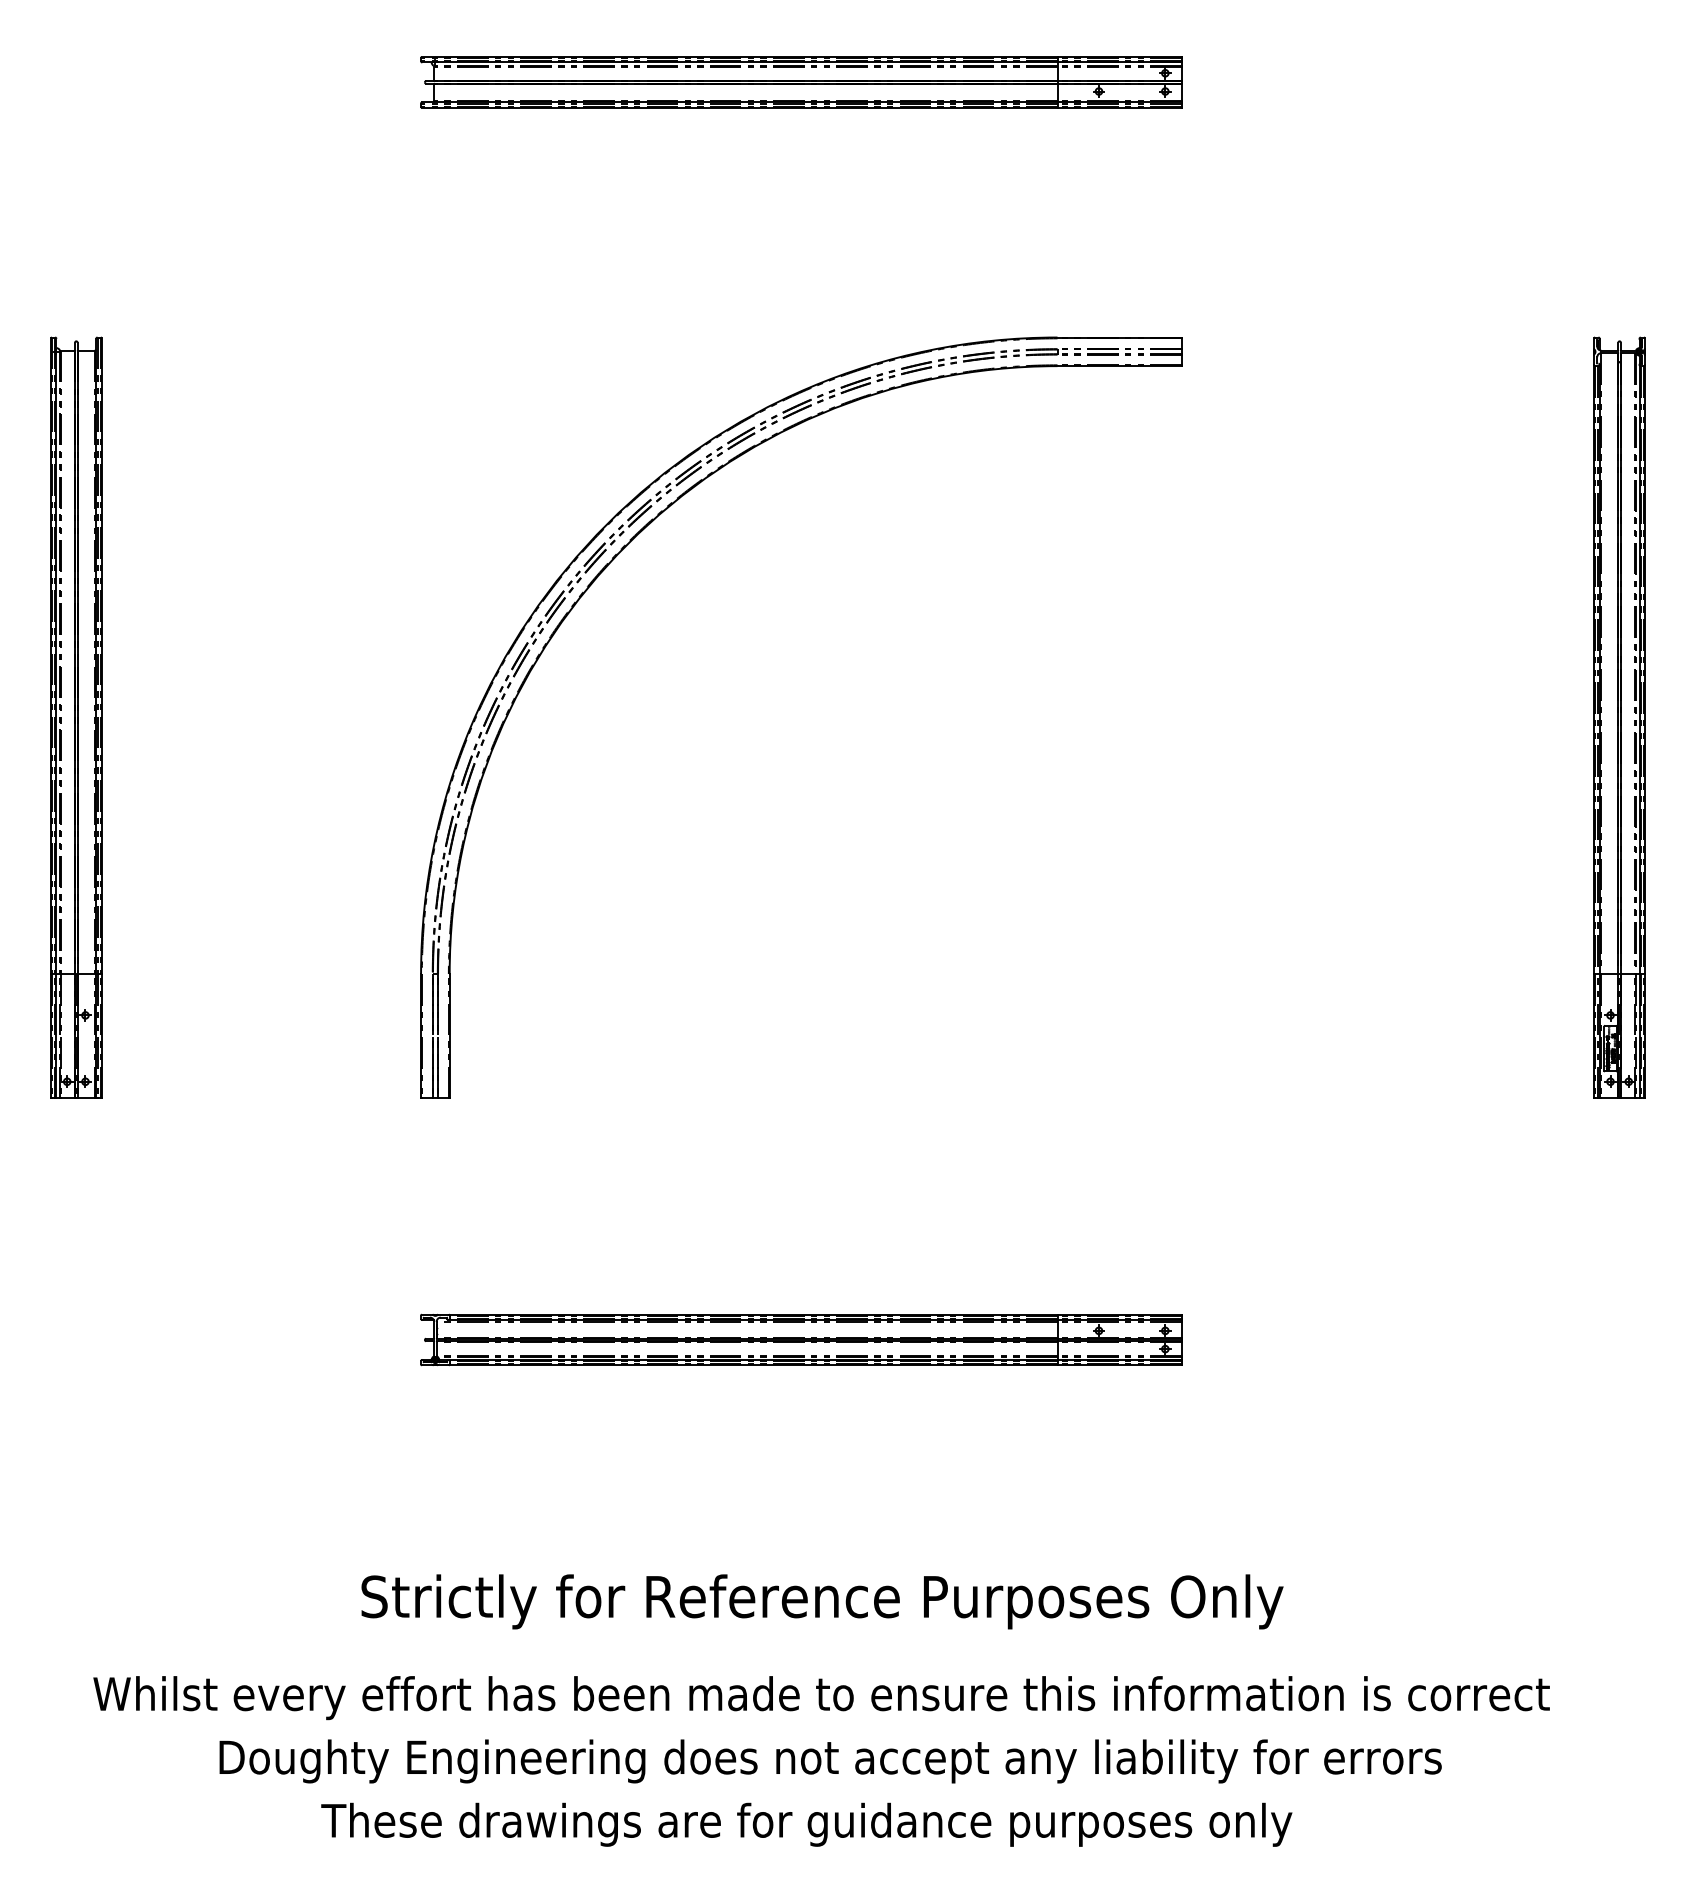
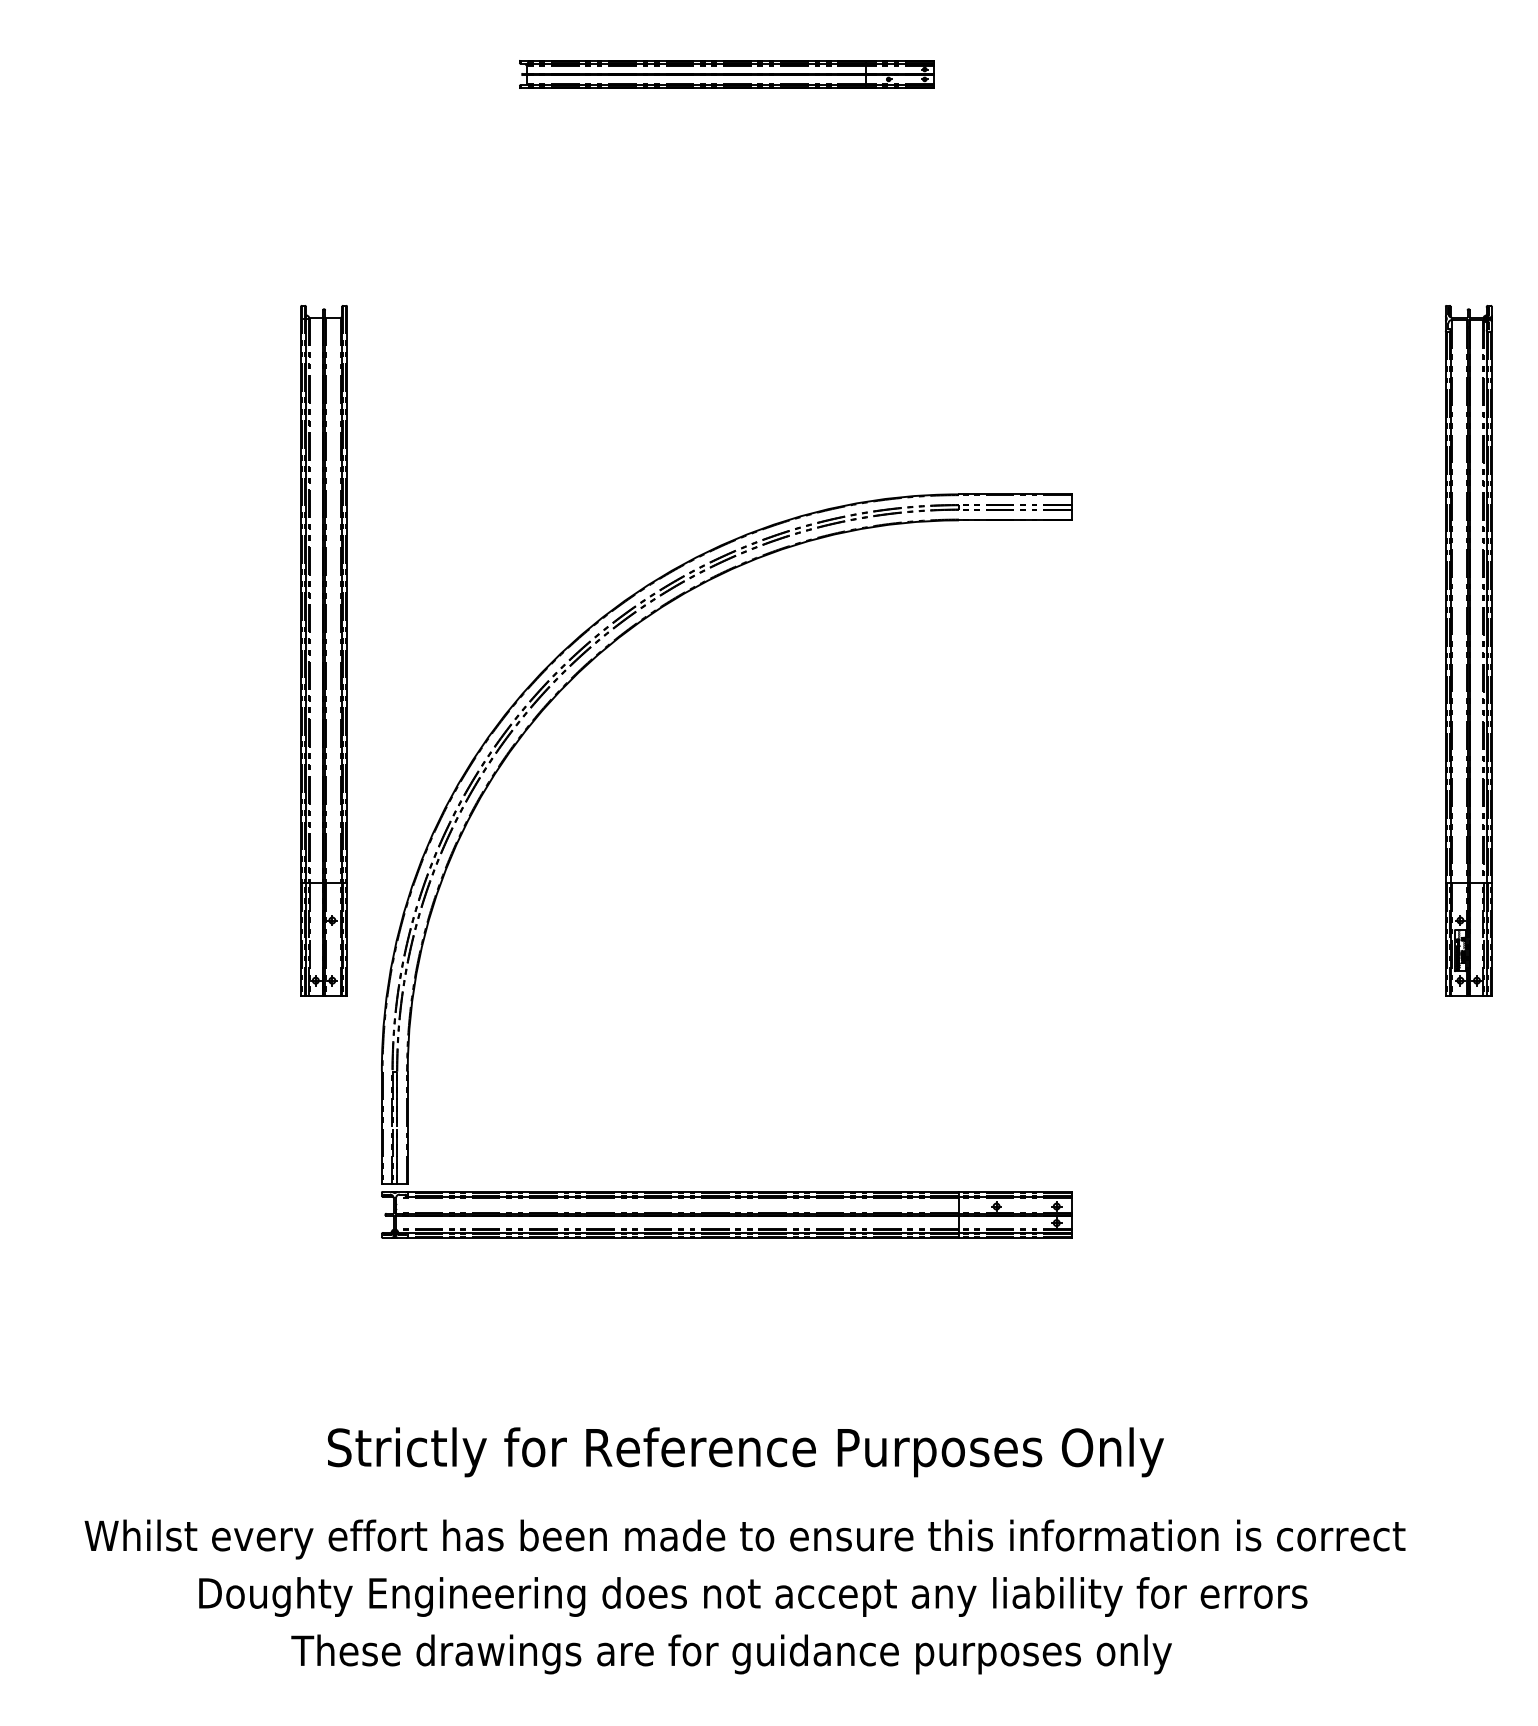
part: (801, 82) -> (726, 74), size x0.6
part: (640, 533) -> (580, 672), moved
part: (76, 717) -> (324, 650), moved

